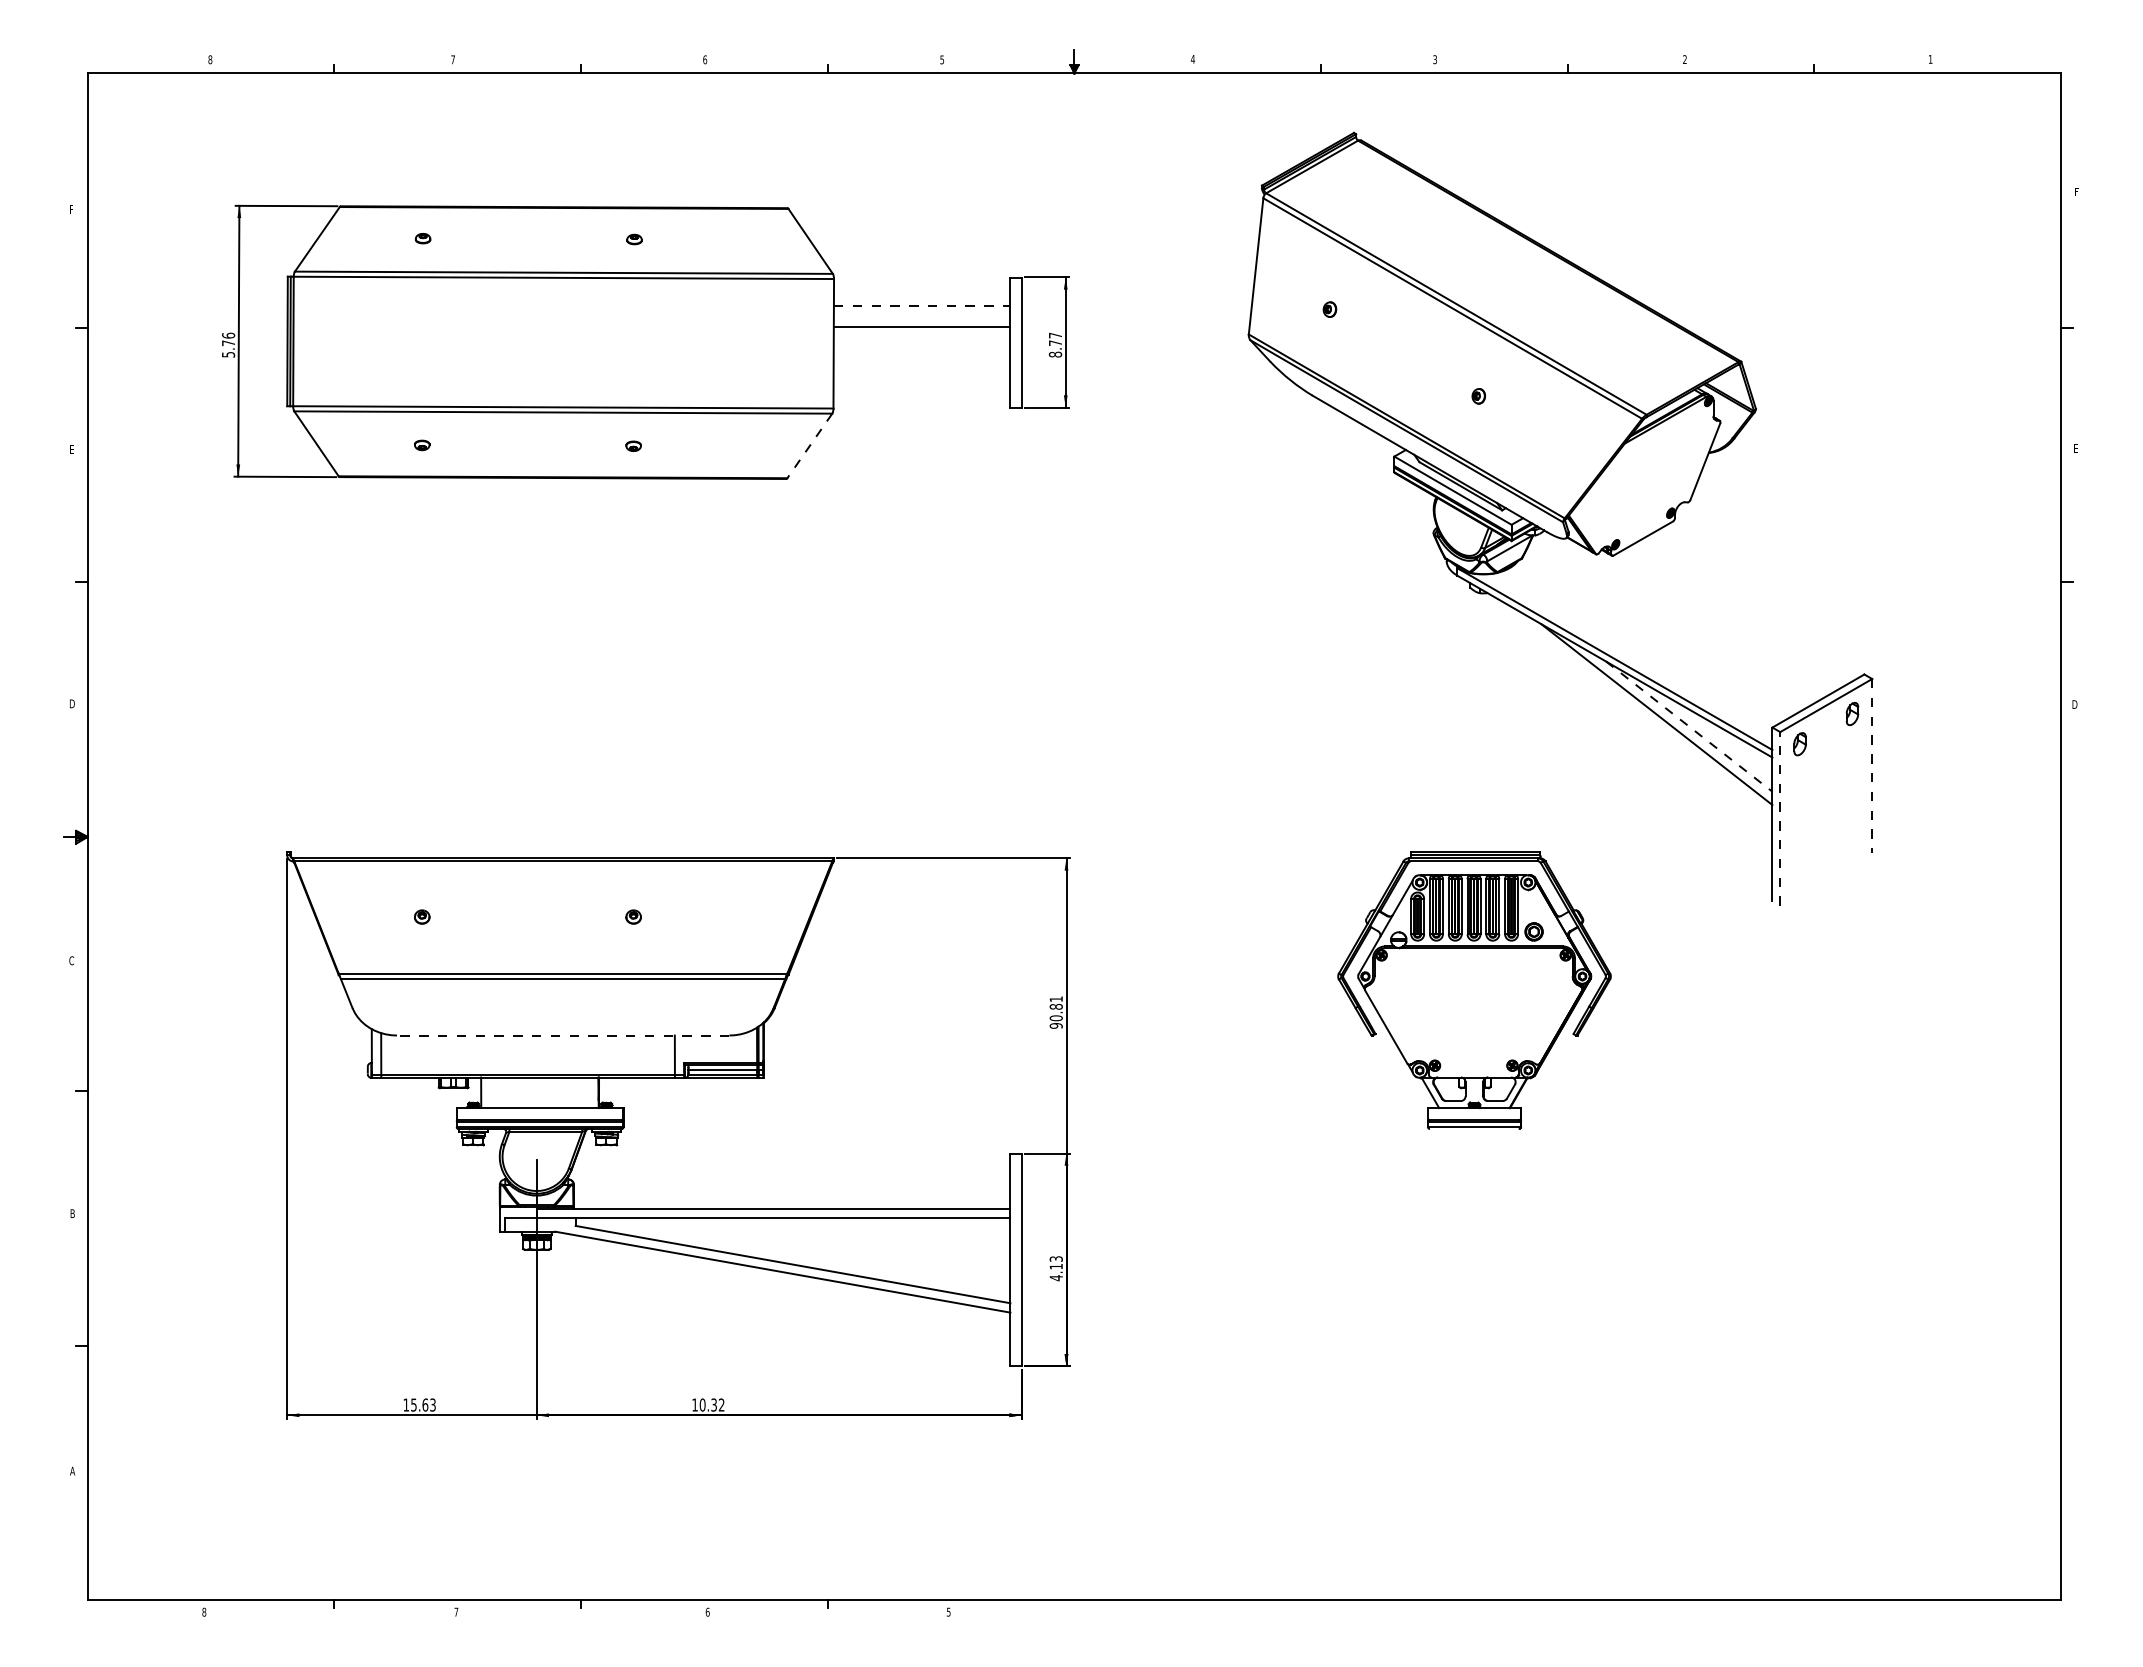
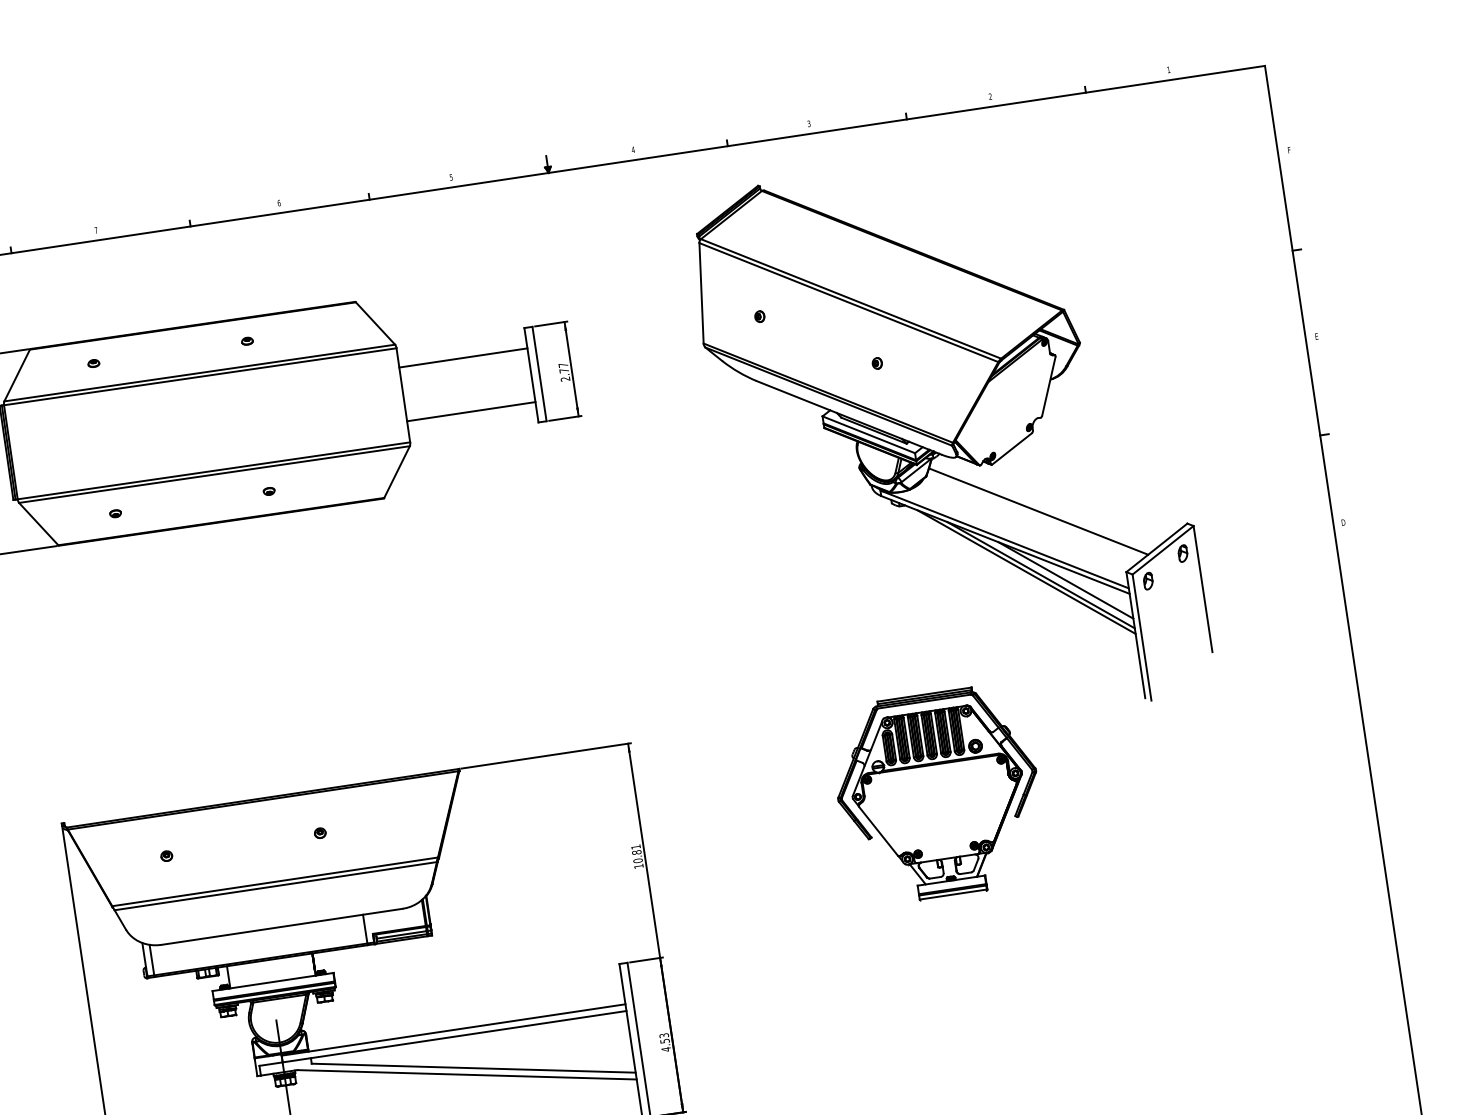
line: (922, 305) -> (463, 357), dashed -> solid
line: (921, 326) -> (470, 411), moved
text: (1055, 354) -> (565, 379), 8.77 -> 2.77
line: (809, 446) -> (396, 472), dashed -> solid
line: (1666, 628) -> (1038, 511), added
line: (1637, 707) -> (1026, 572), added
line: (1689, 726) -> (1066, 580), dashed -> solid
line: (1872, 765) -> (1203, 588), dashed -> solid
line: (1780, 818) -> (1142, 637), dashed -> solid
text: (1055, 1025) -> (638, 866), 90.81 -> 10.81
line: (562, 1035) -> (281, 926), dashed -> solid
text: (1055, 1266) -> (664, 1041), 4.13 -> 4.53

